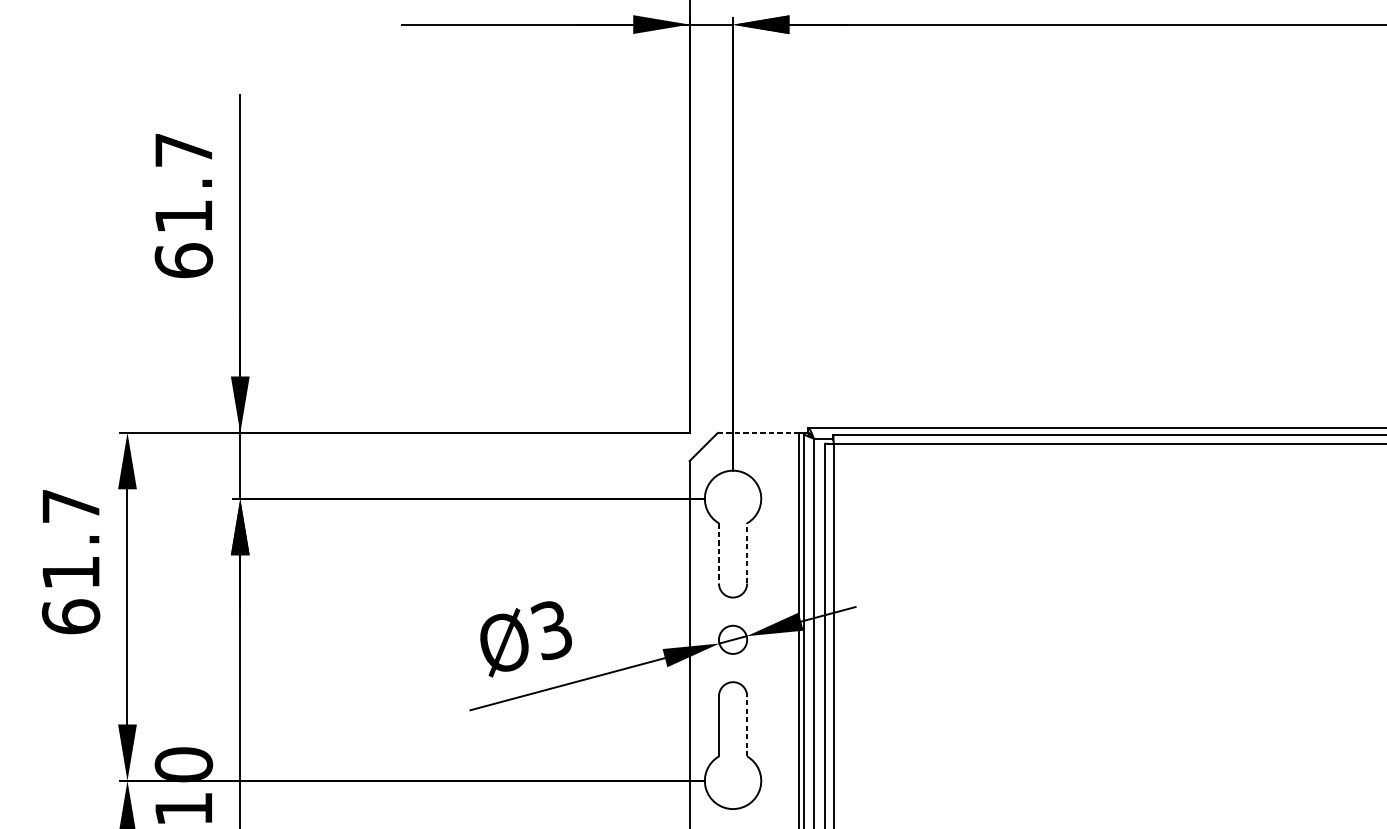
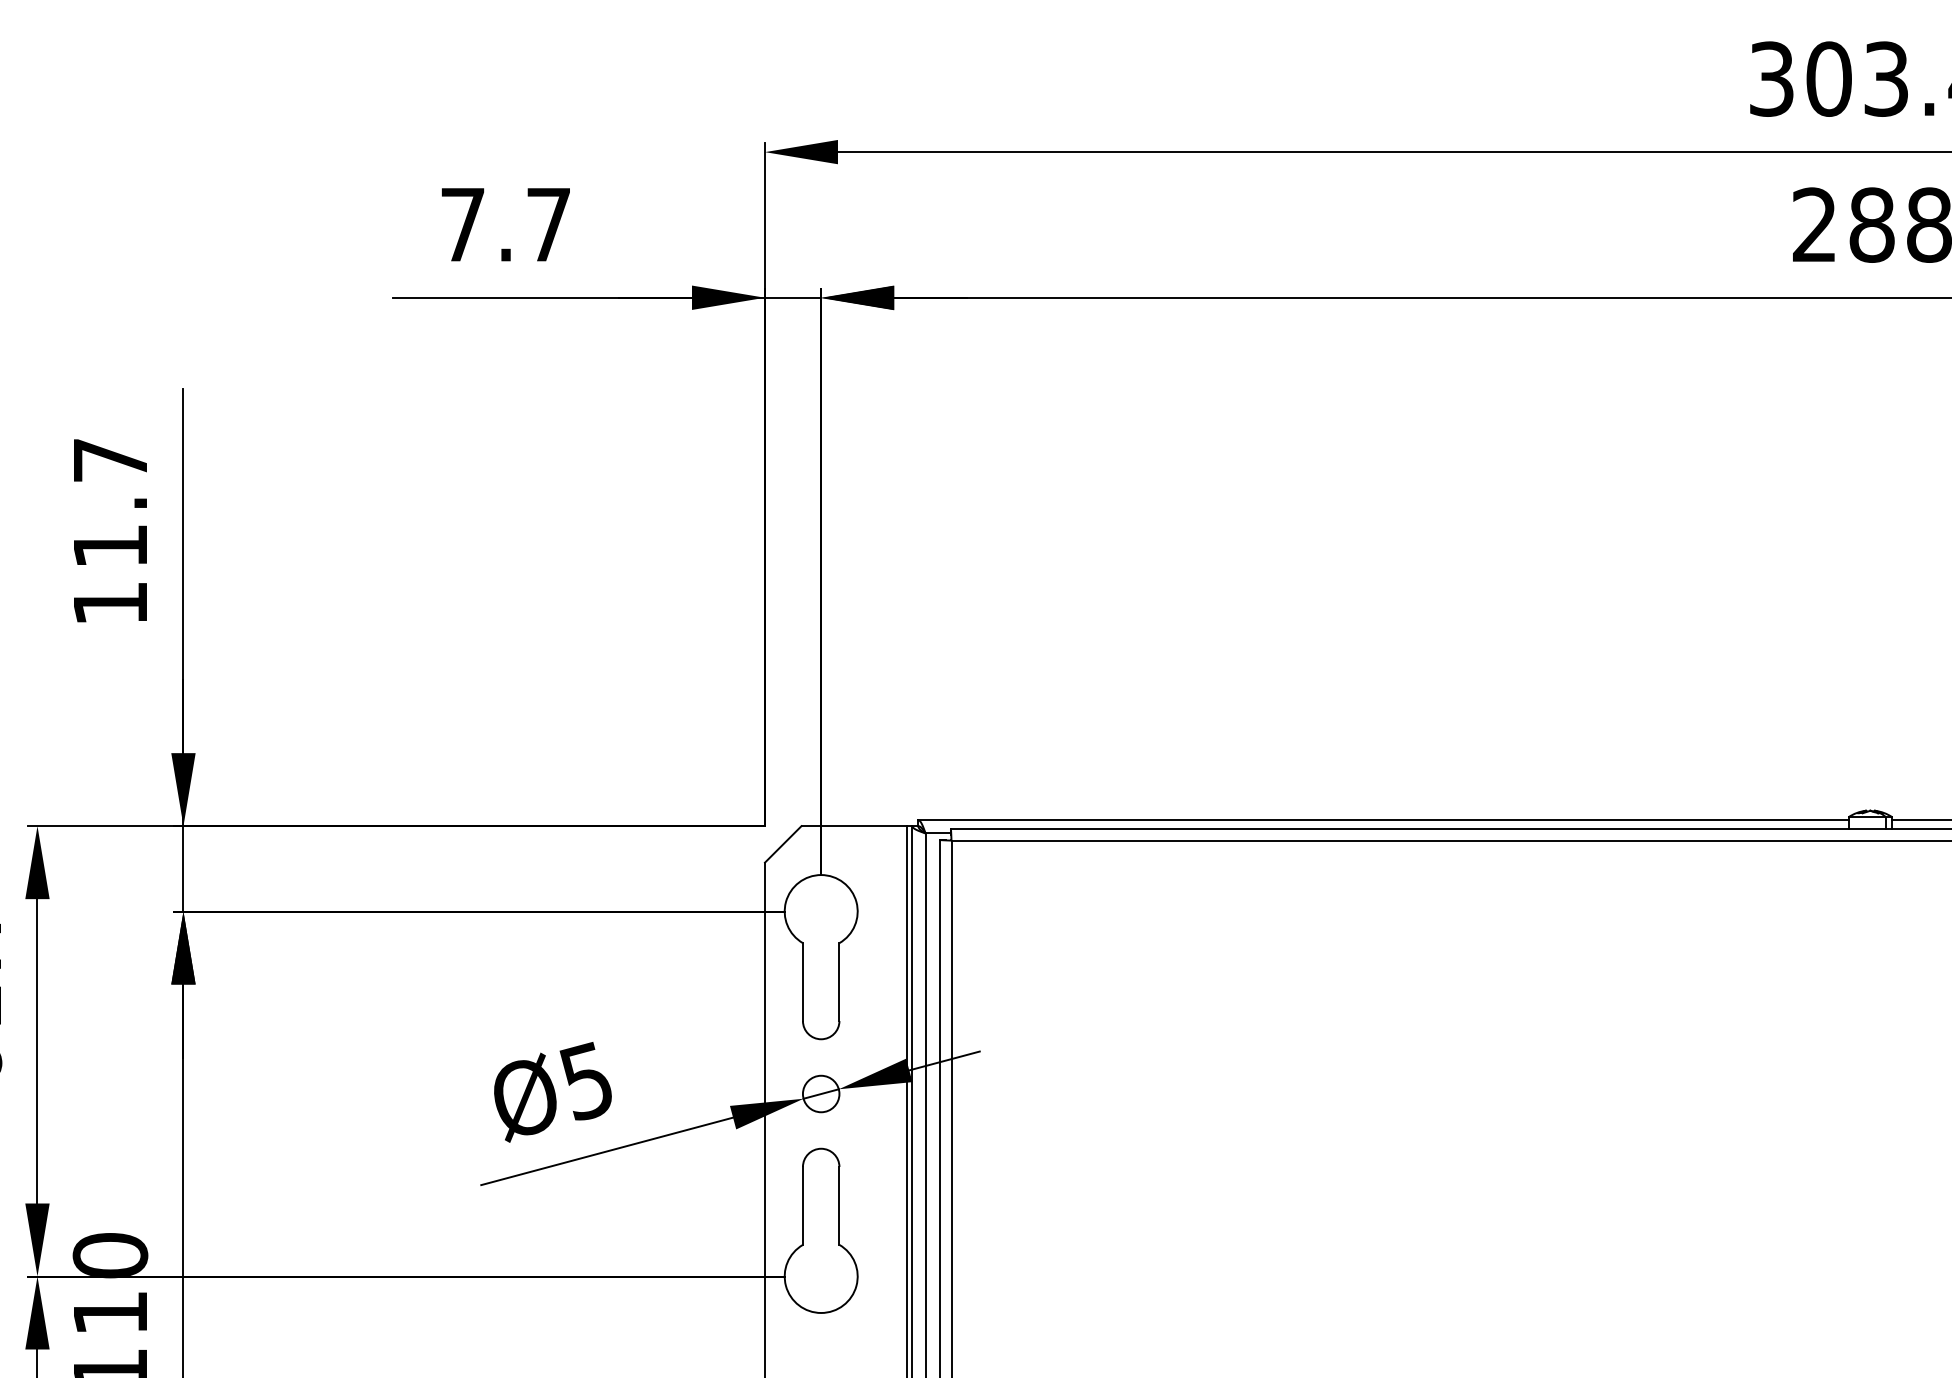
text: (183, 260) -> (110, 602), 61.7 -> 11.7
line: (758, 433) -> (854, 826), dashed -> solid
line: (718, 553) -> (802, 982), dashed -> solid
line: (747, 553) -> (839, 982), dashed -> solid
text: (550, 630) -> (585, 1081), Ø3 -> Ø5
line: (747, 726) -> (839, 1205), dashed -> solid

